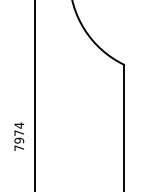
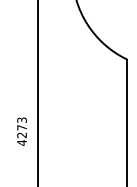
text: (19, 136) -> (22, 131), 7974 -> 4273

